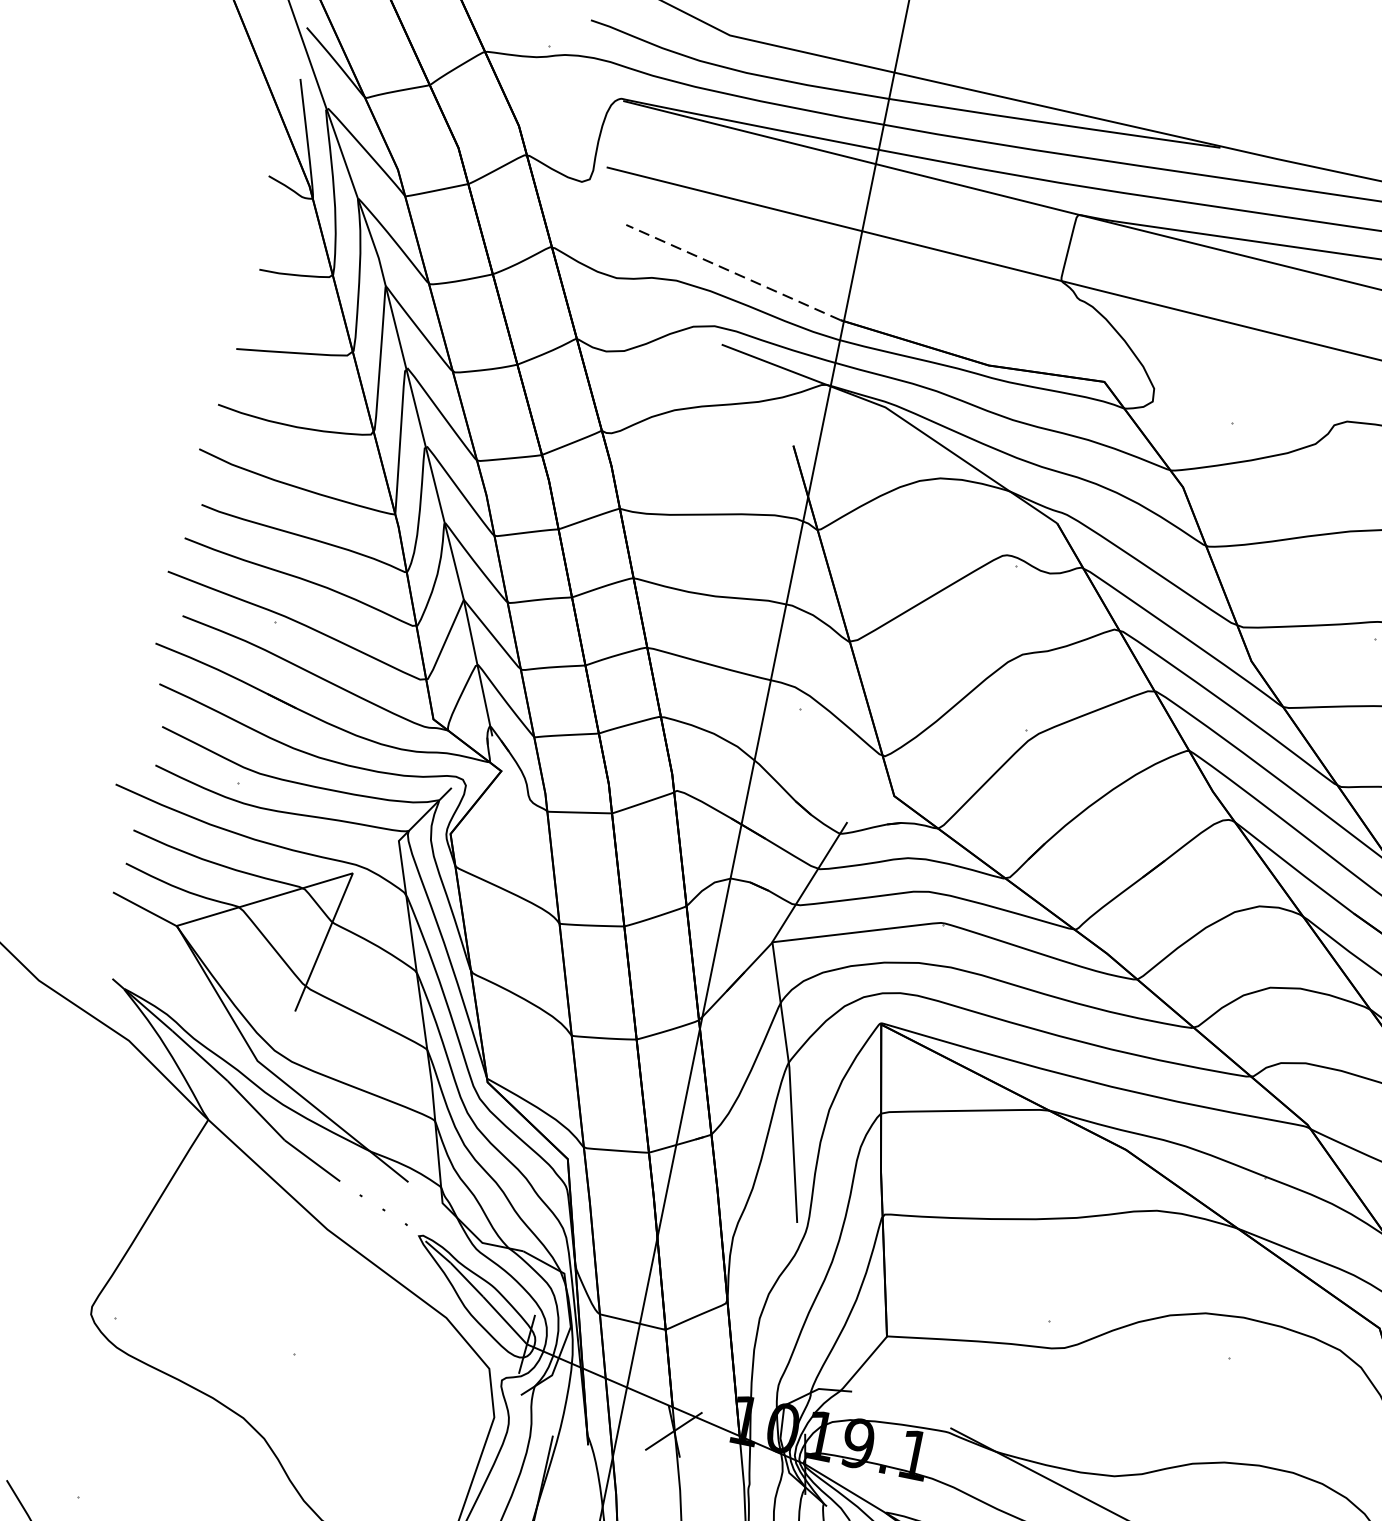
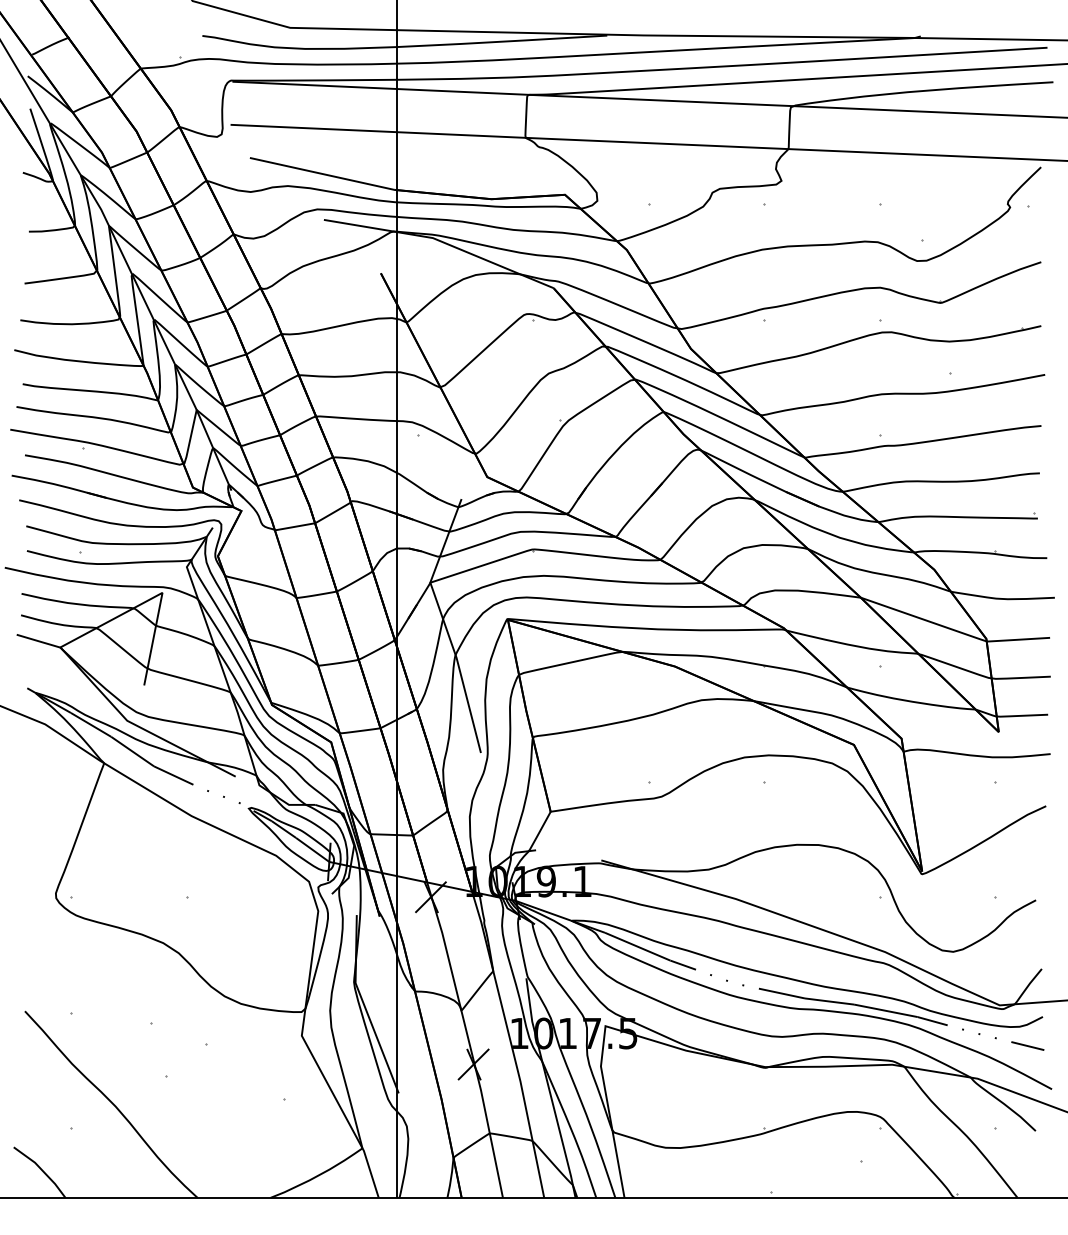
line: (734, 272) -> (322, 173), dashed -> solid

